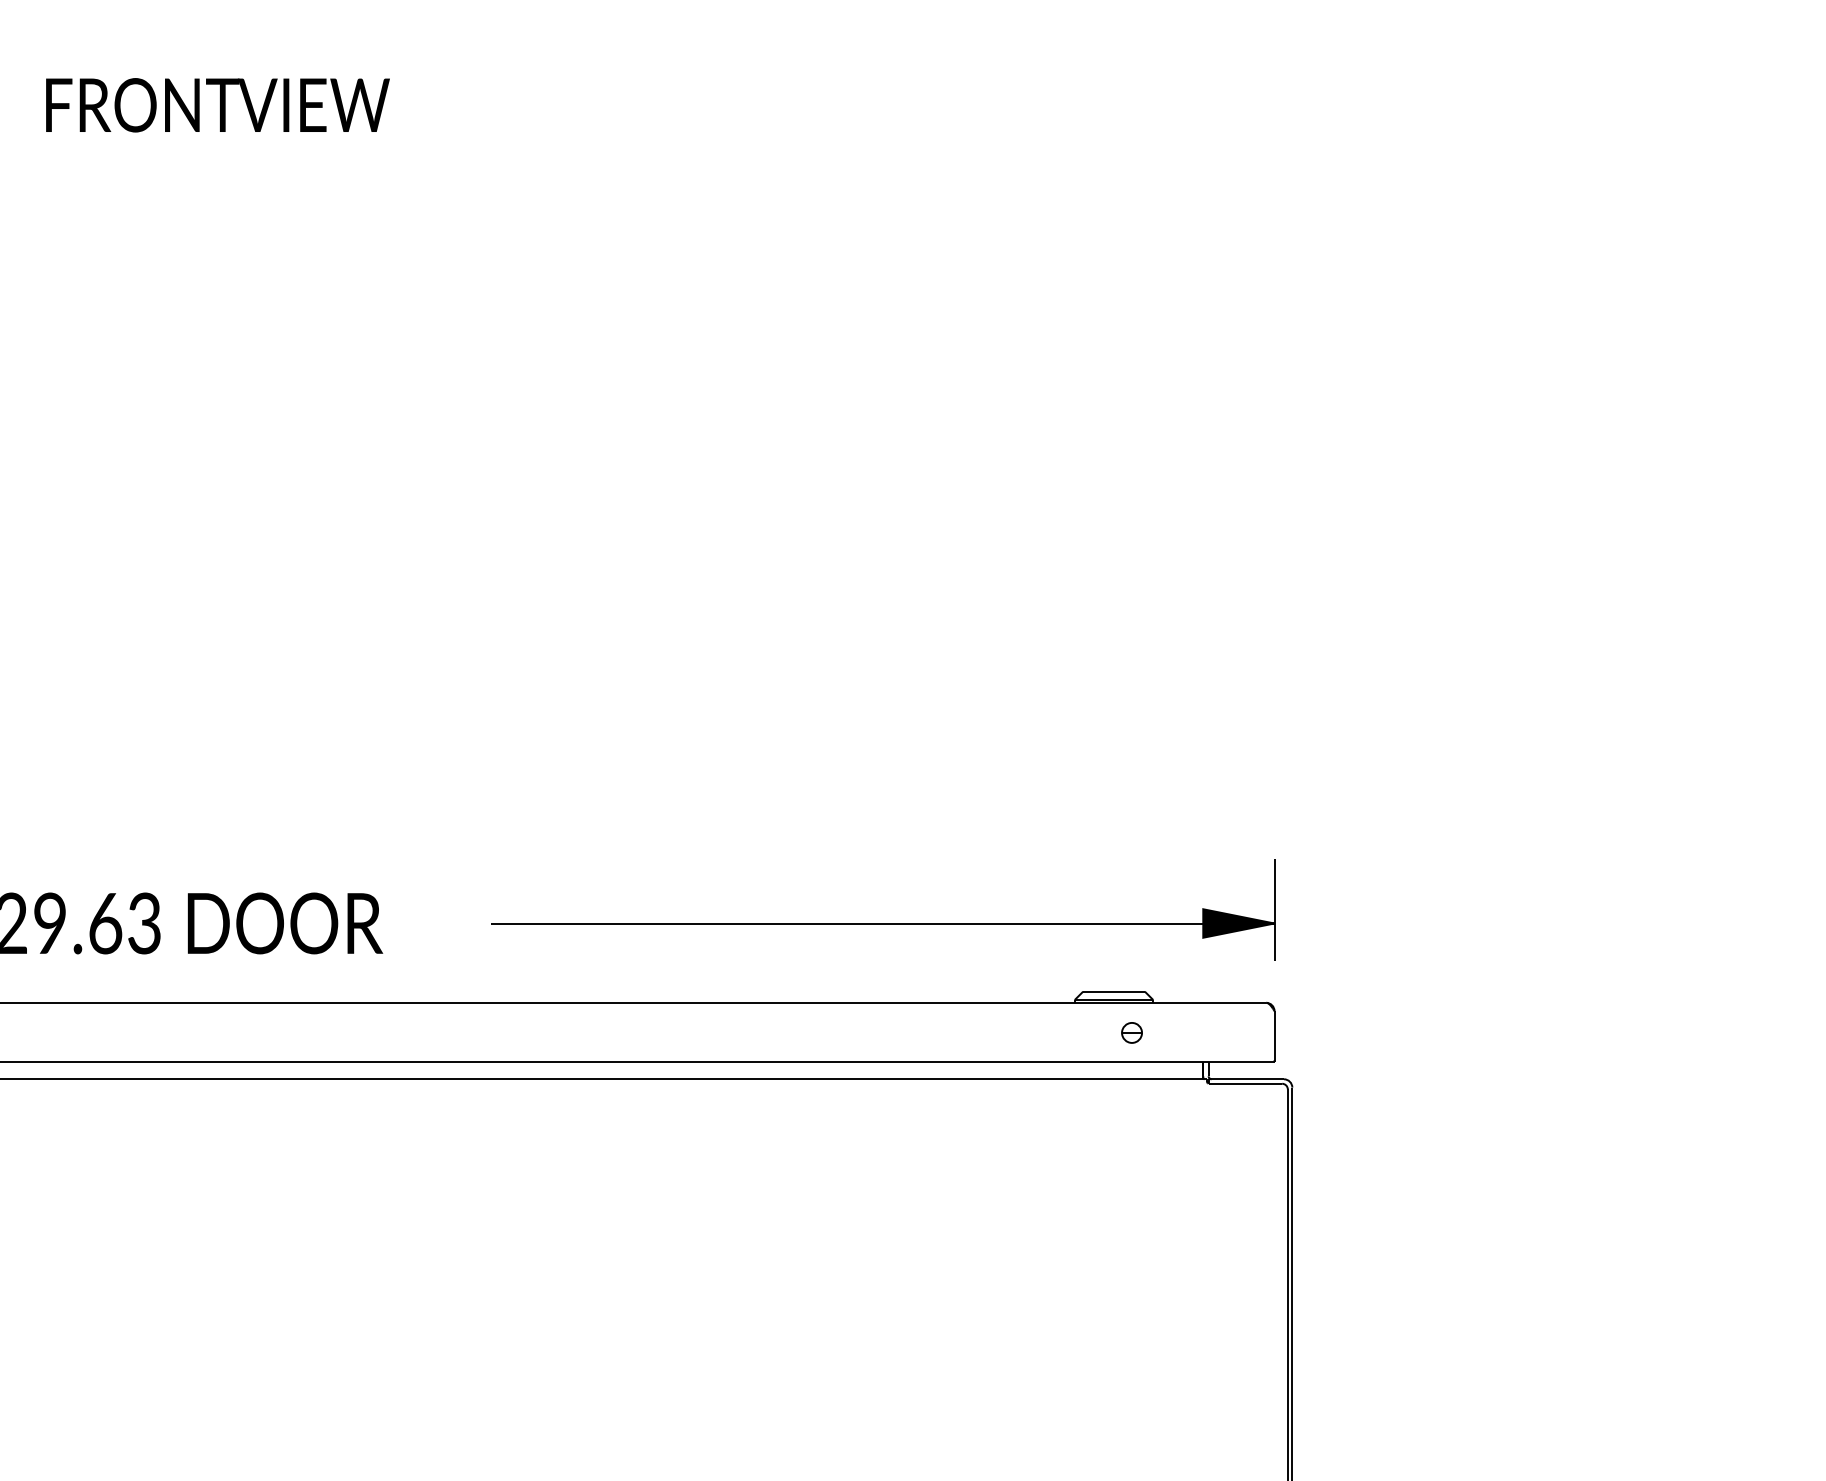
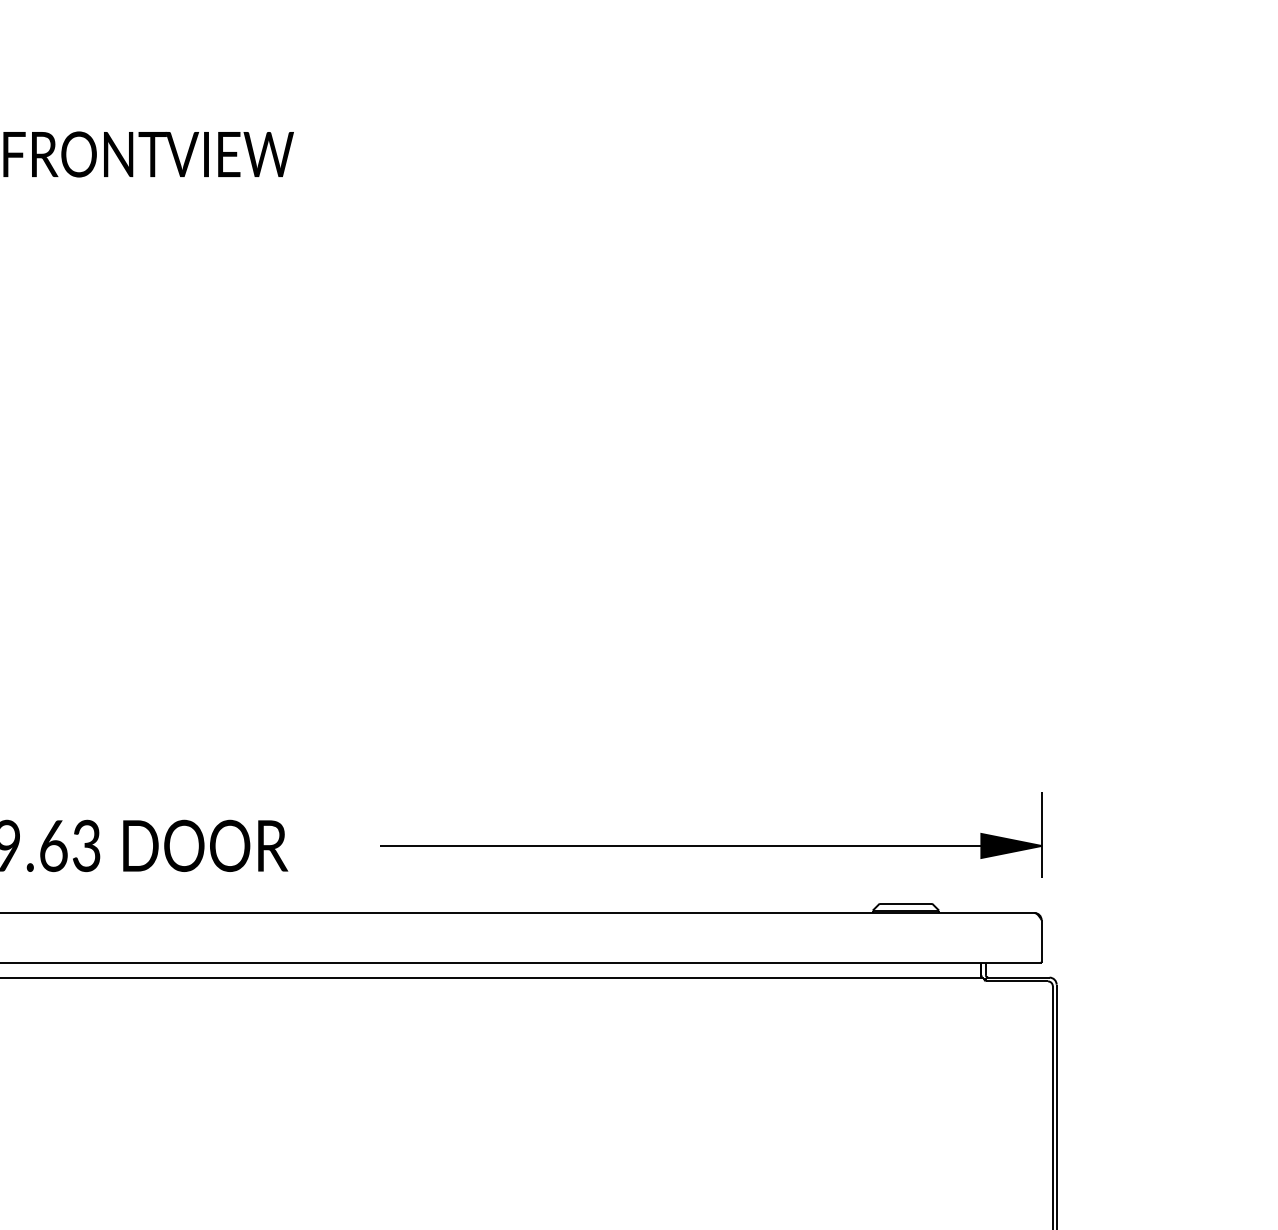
part: (1131, 1032) -> (920, 938), removed

